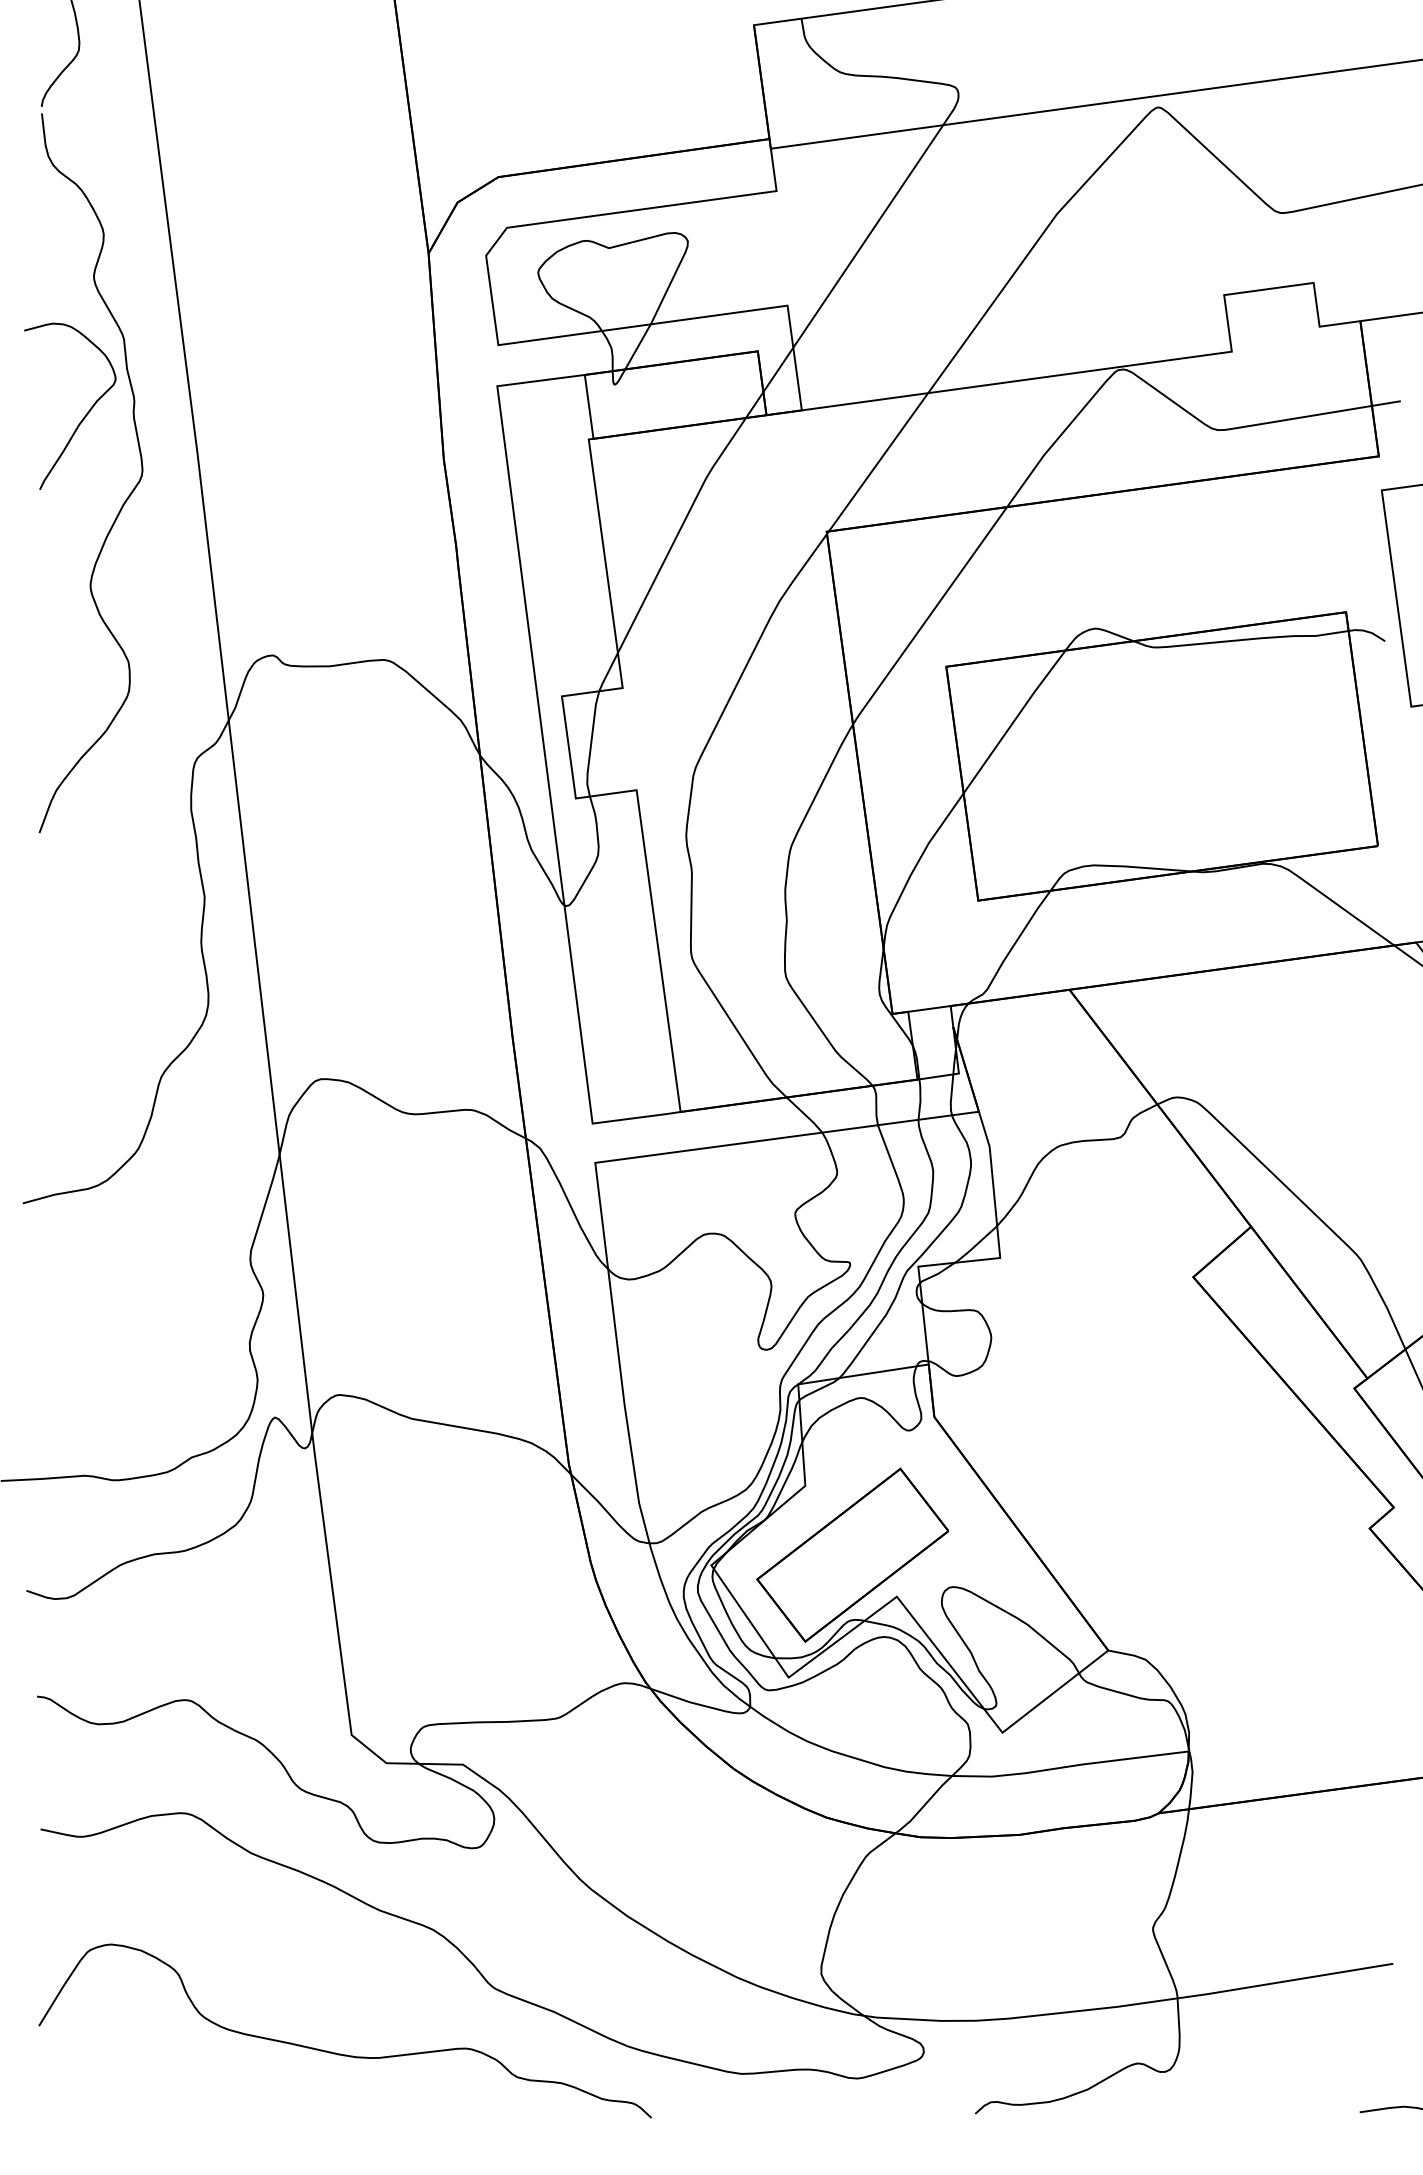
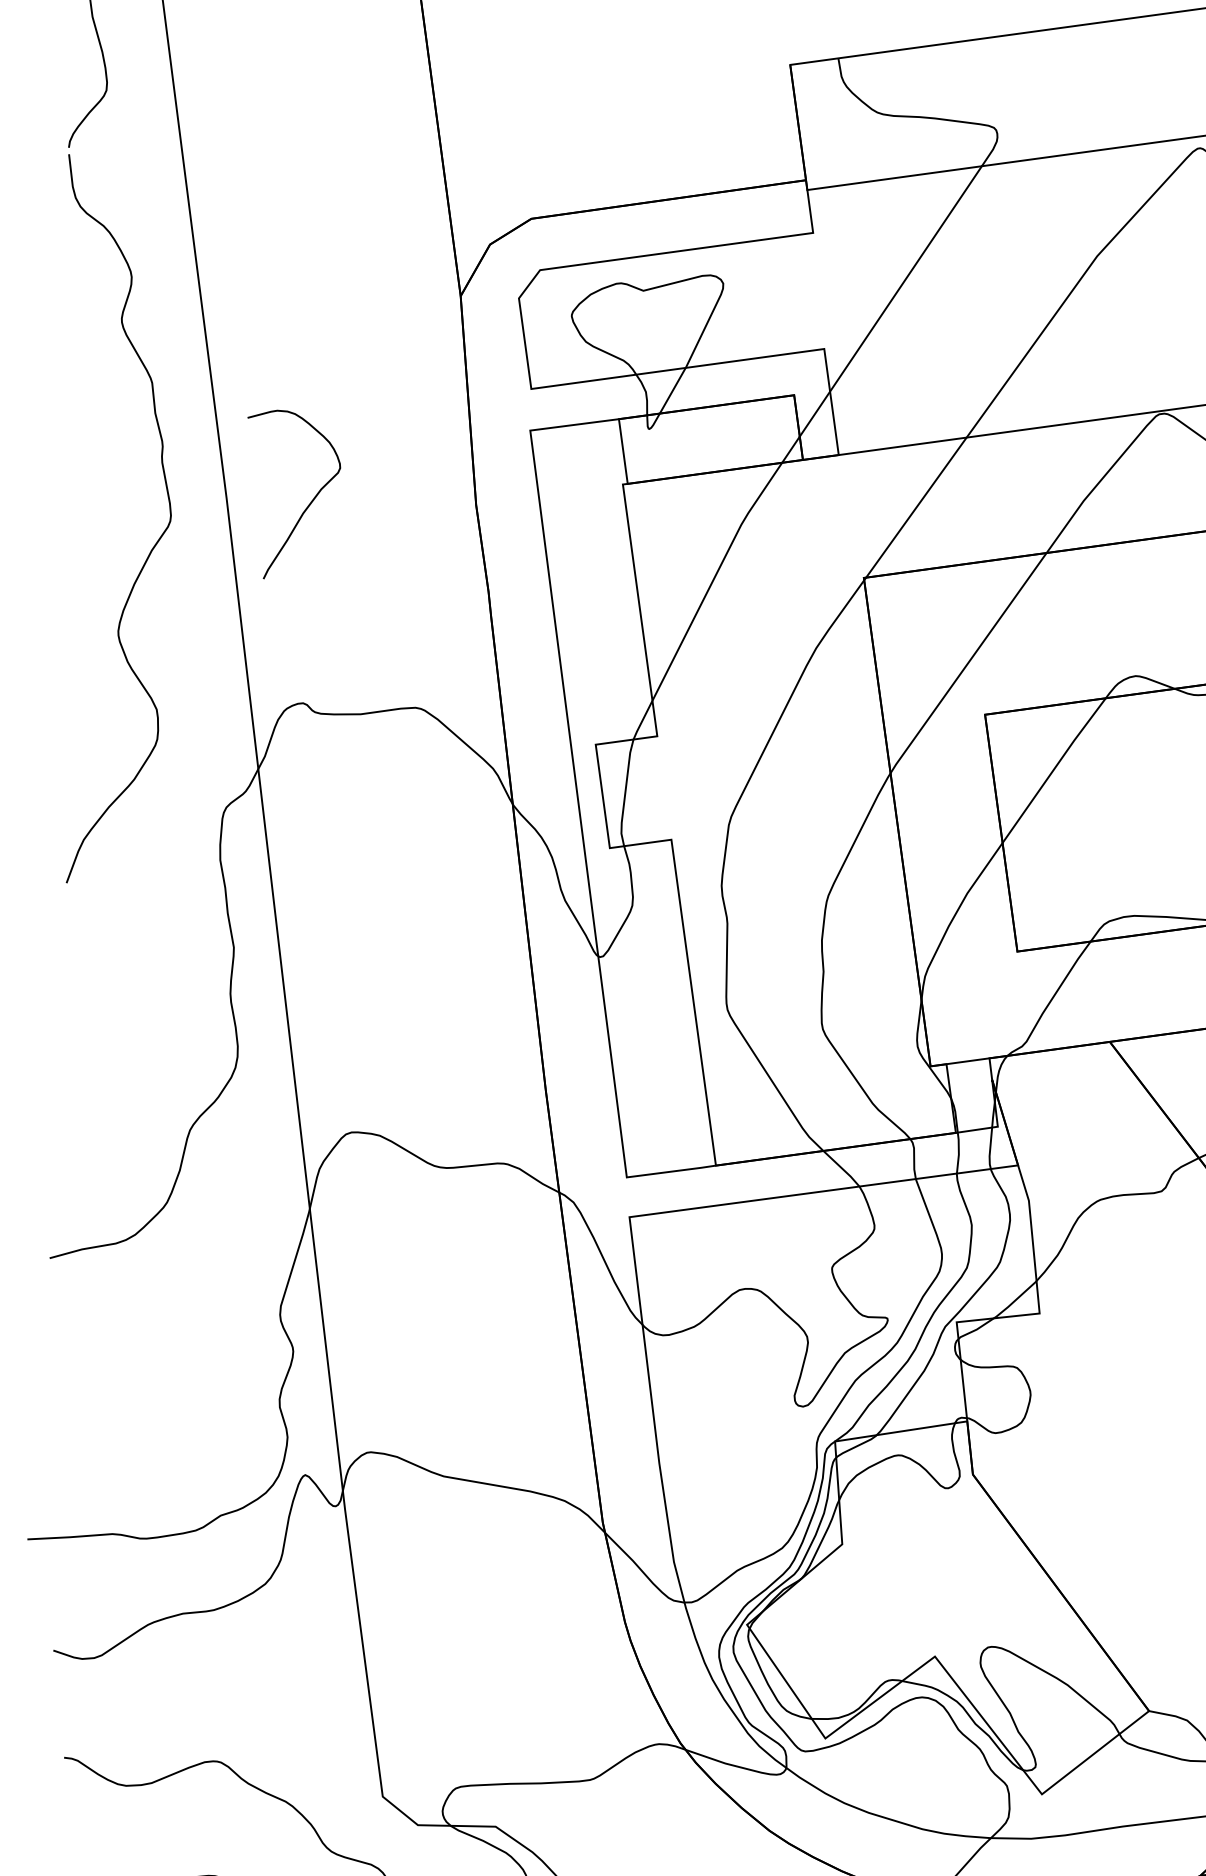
curve: (85, 414) -> (309, 502), moved
part: (852, 1554) -> (890, 1613), removed

